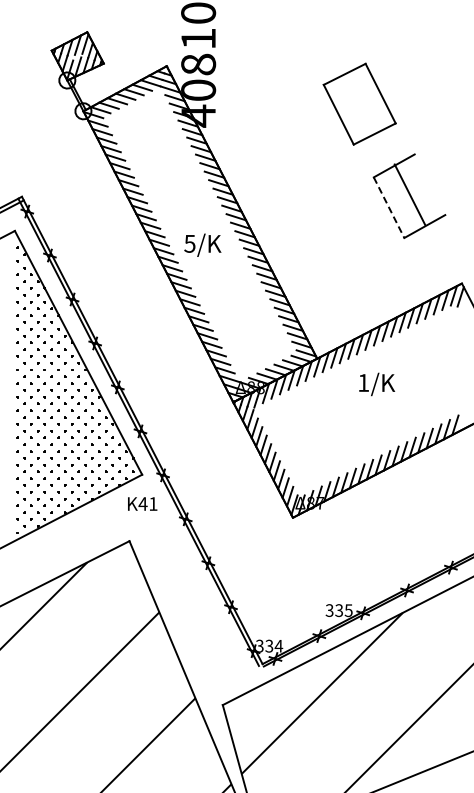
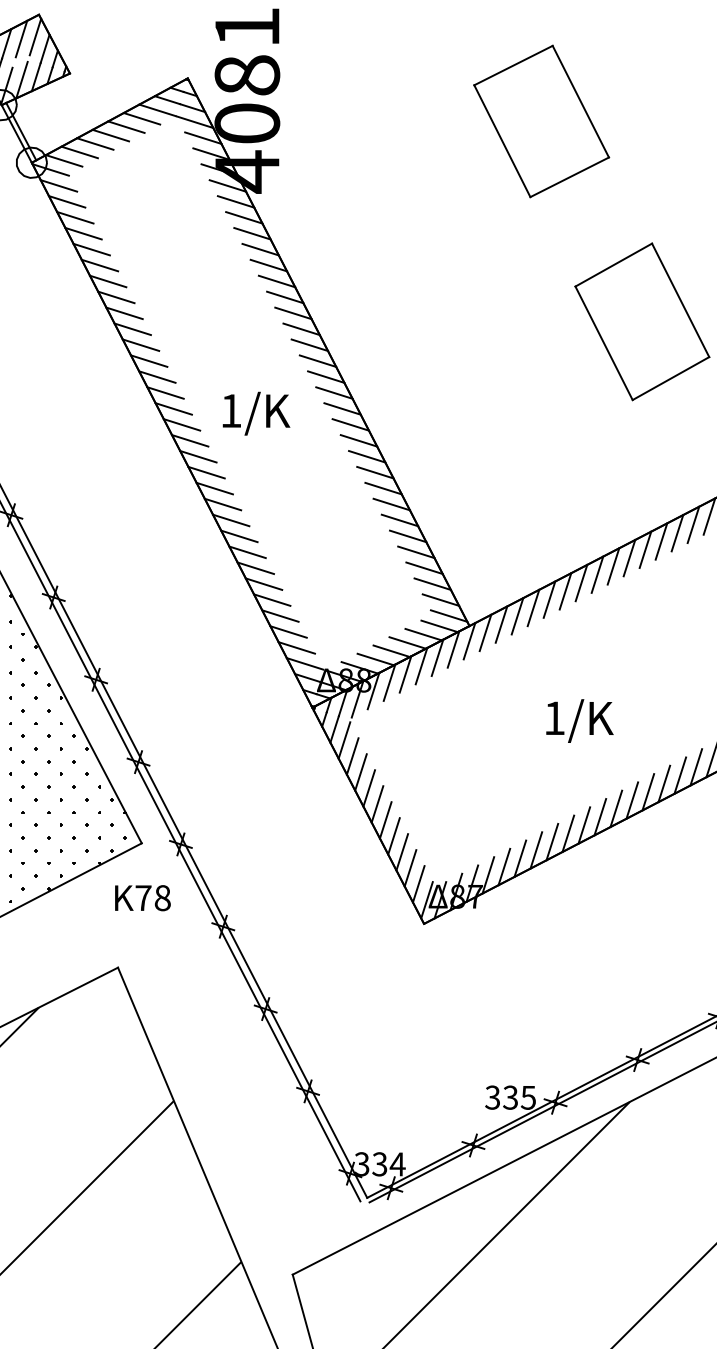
part: (359, 103) -> (541, 120), moved
line: (409, 194) -> (679, 299), moved
line: (389, 207) -> (604, 342), dashed -> solid
text: (189, 243) -> (230, 410), 5/ -> 1/
text: (377, 384) -> (580, 721), moved
text: (147, 503) -> (151, 897), 41 -> 78

